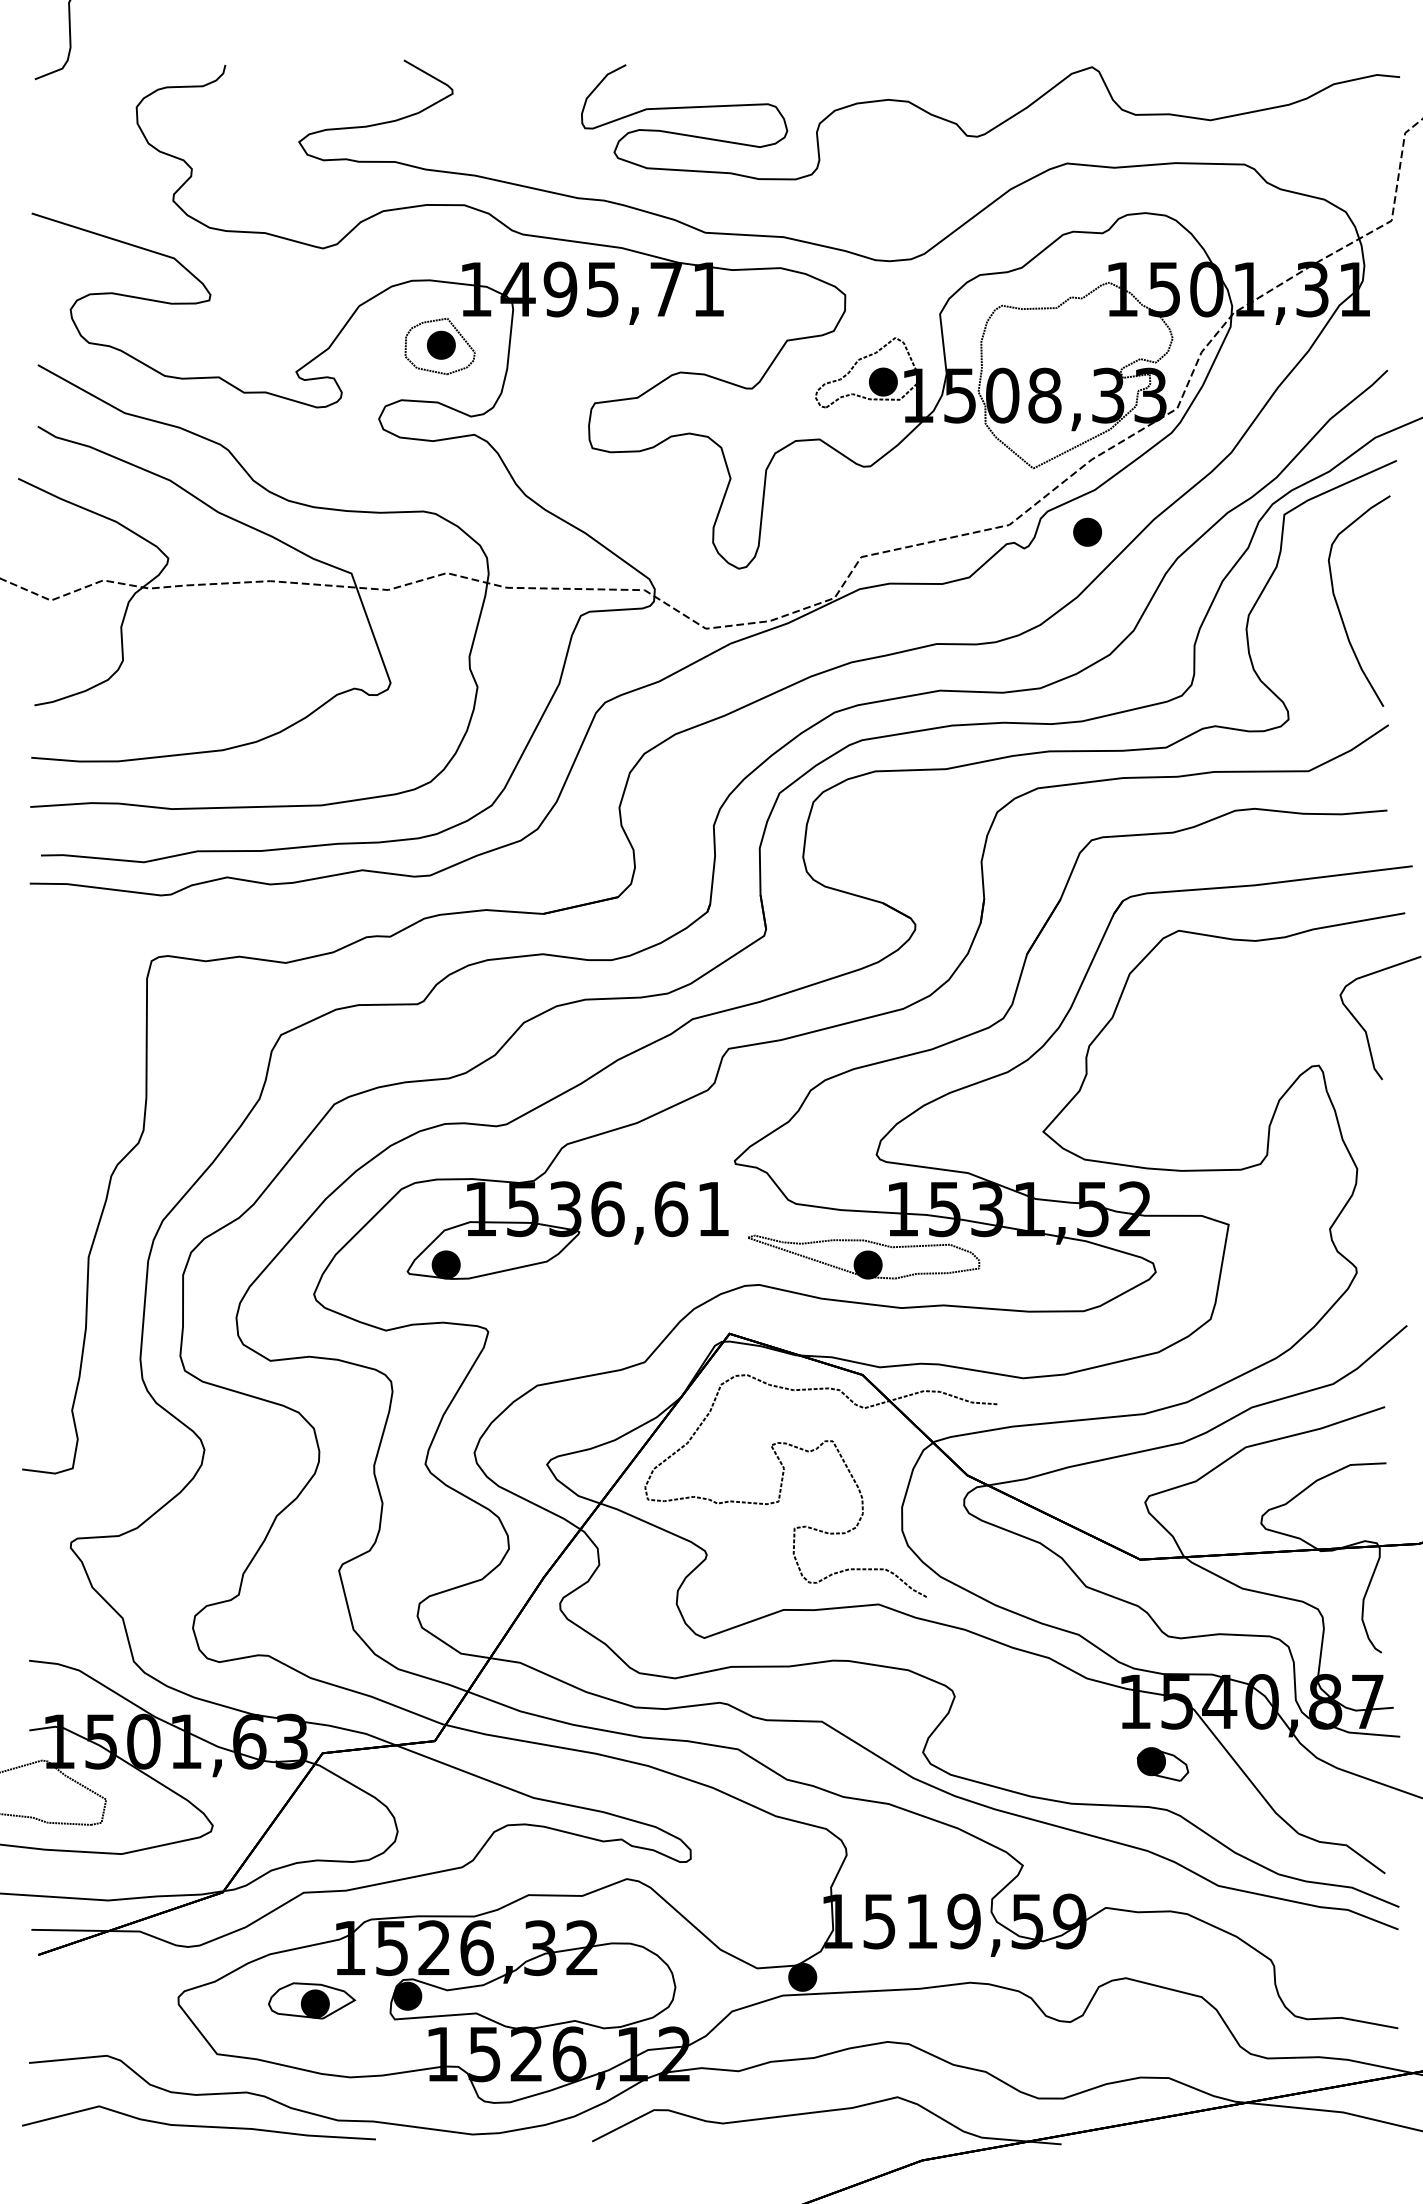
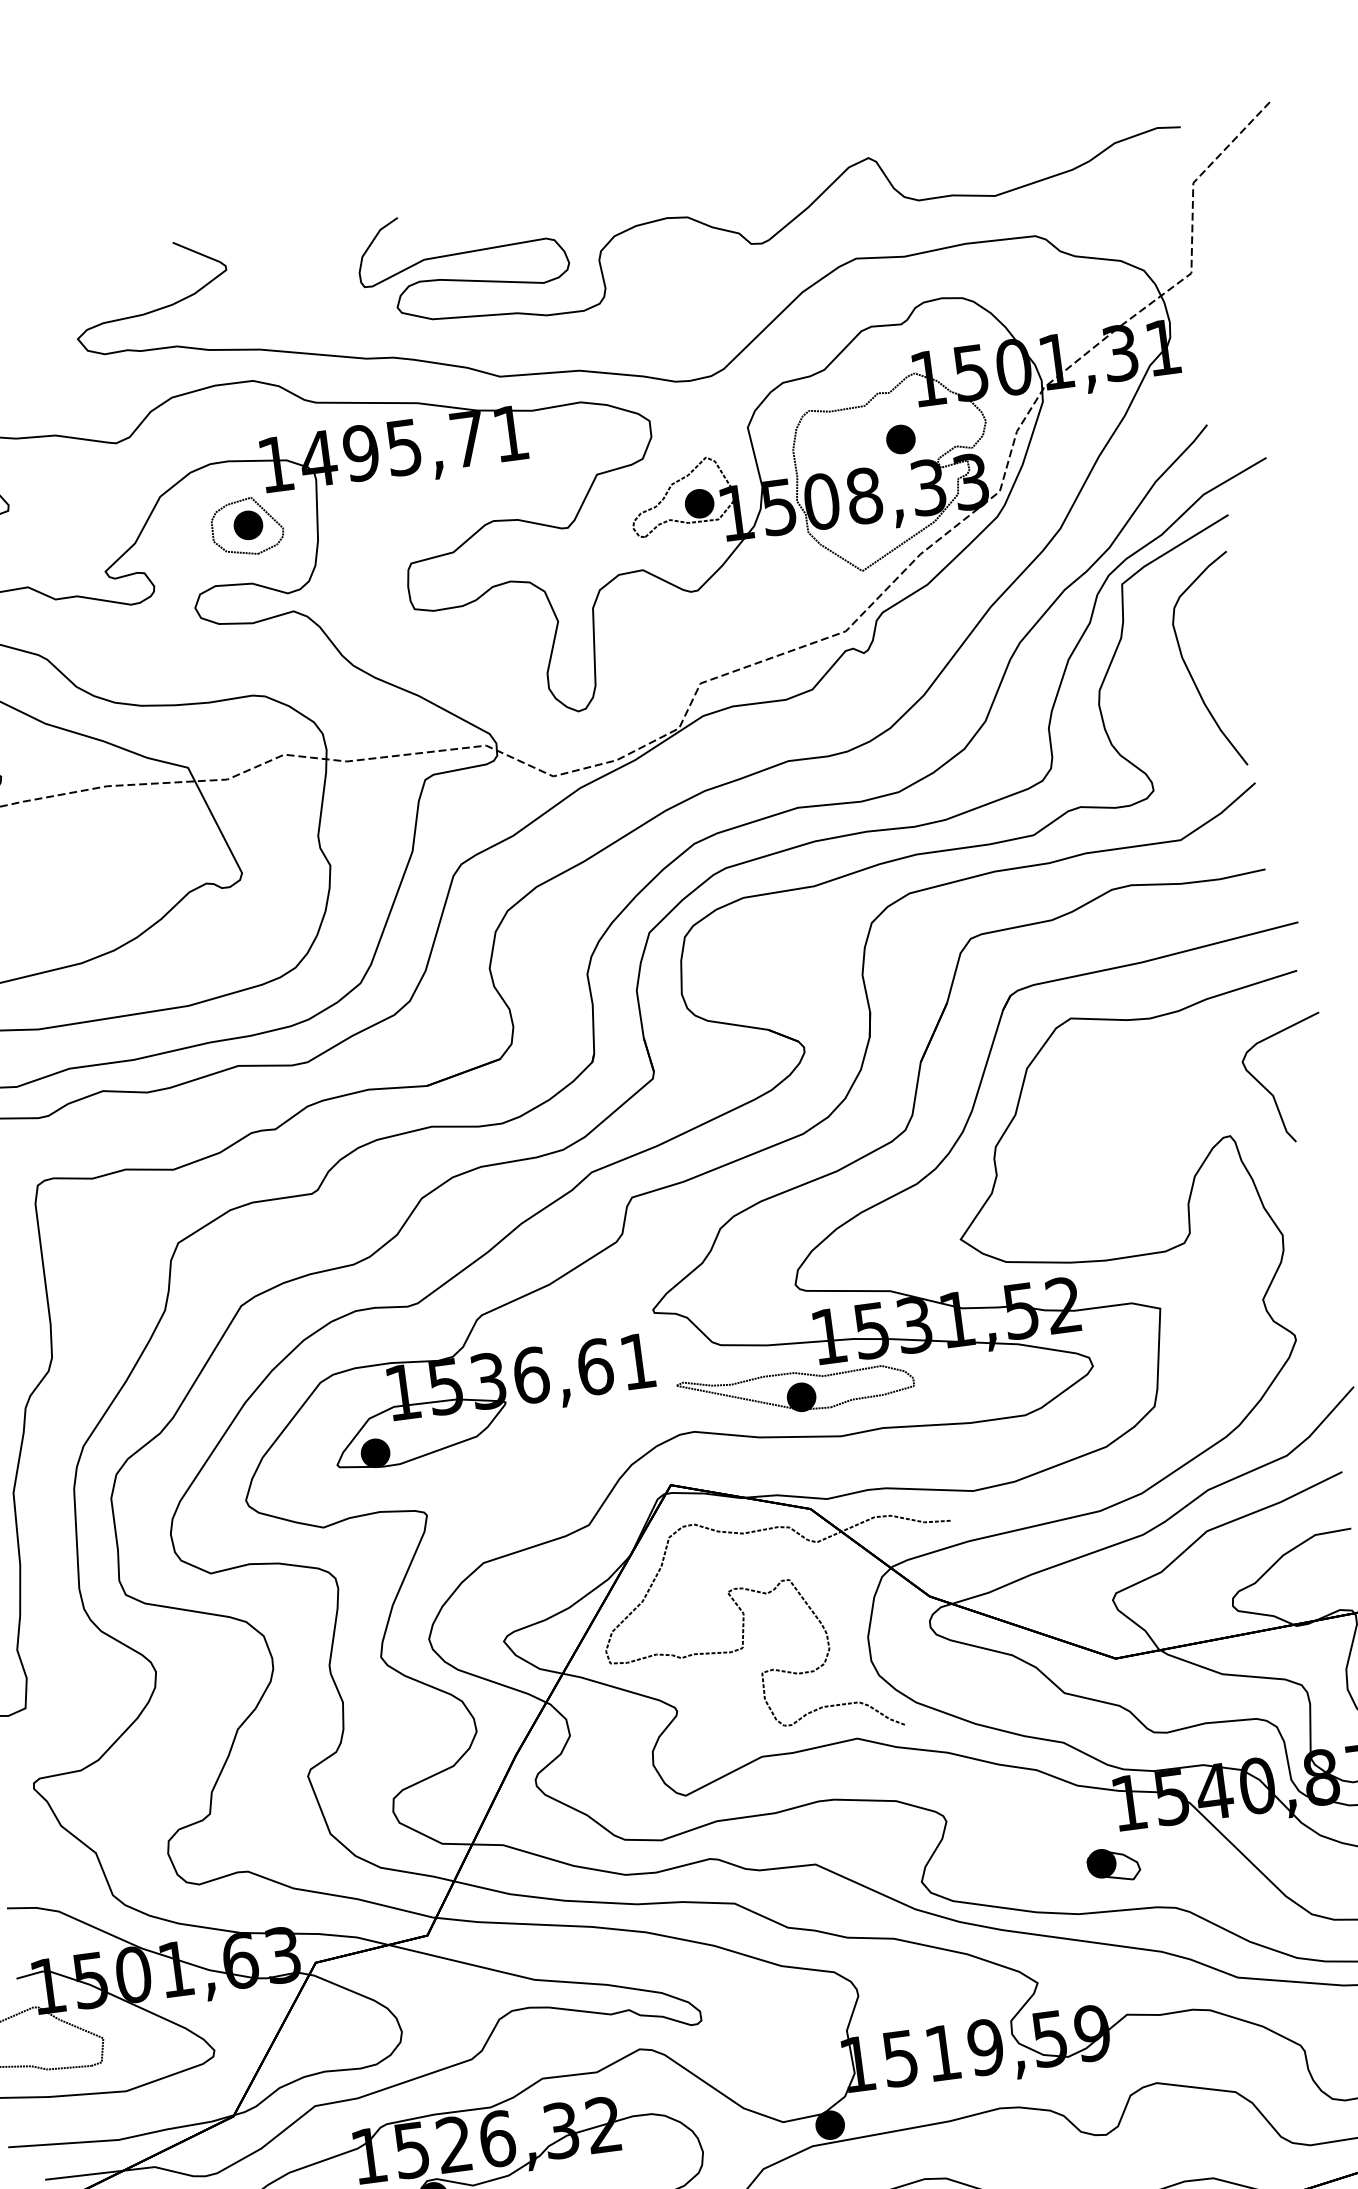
part: (1087, 531) -> (900, 438), moved
part: (1162, 1764) -> (1113, 1865), moved

